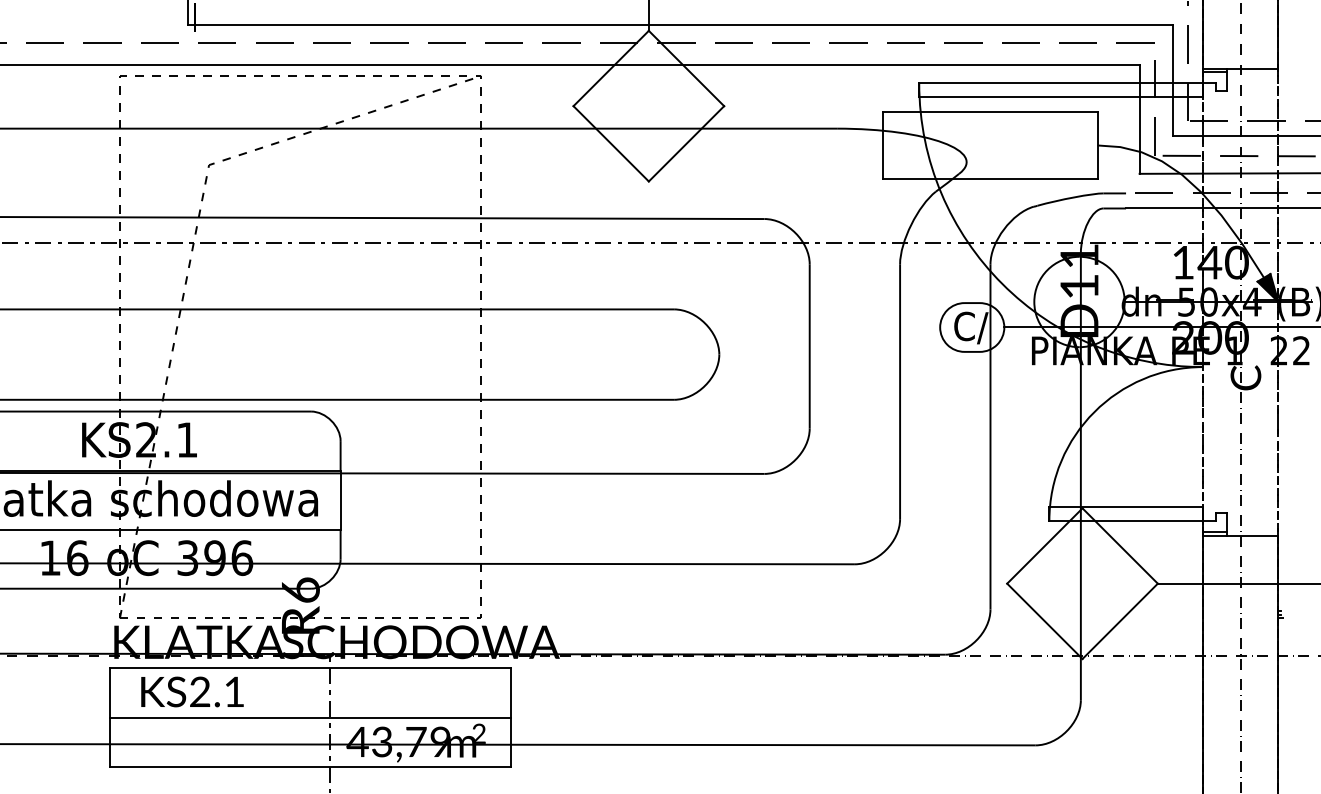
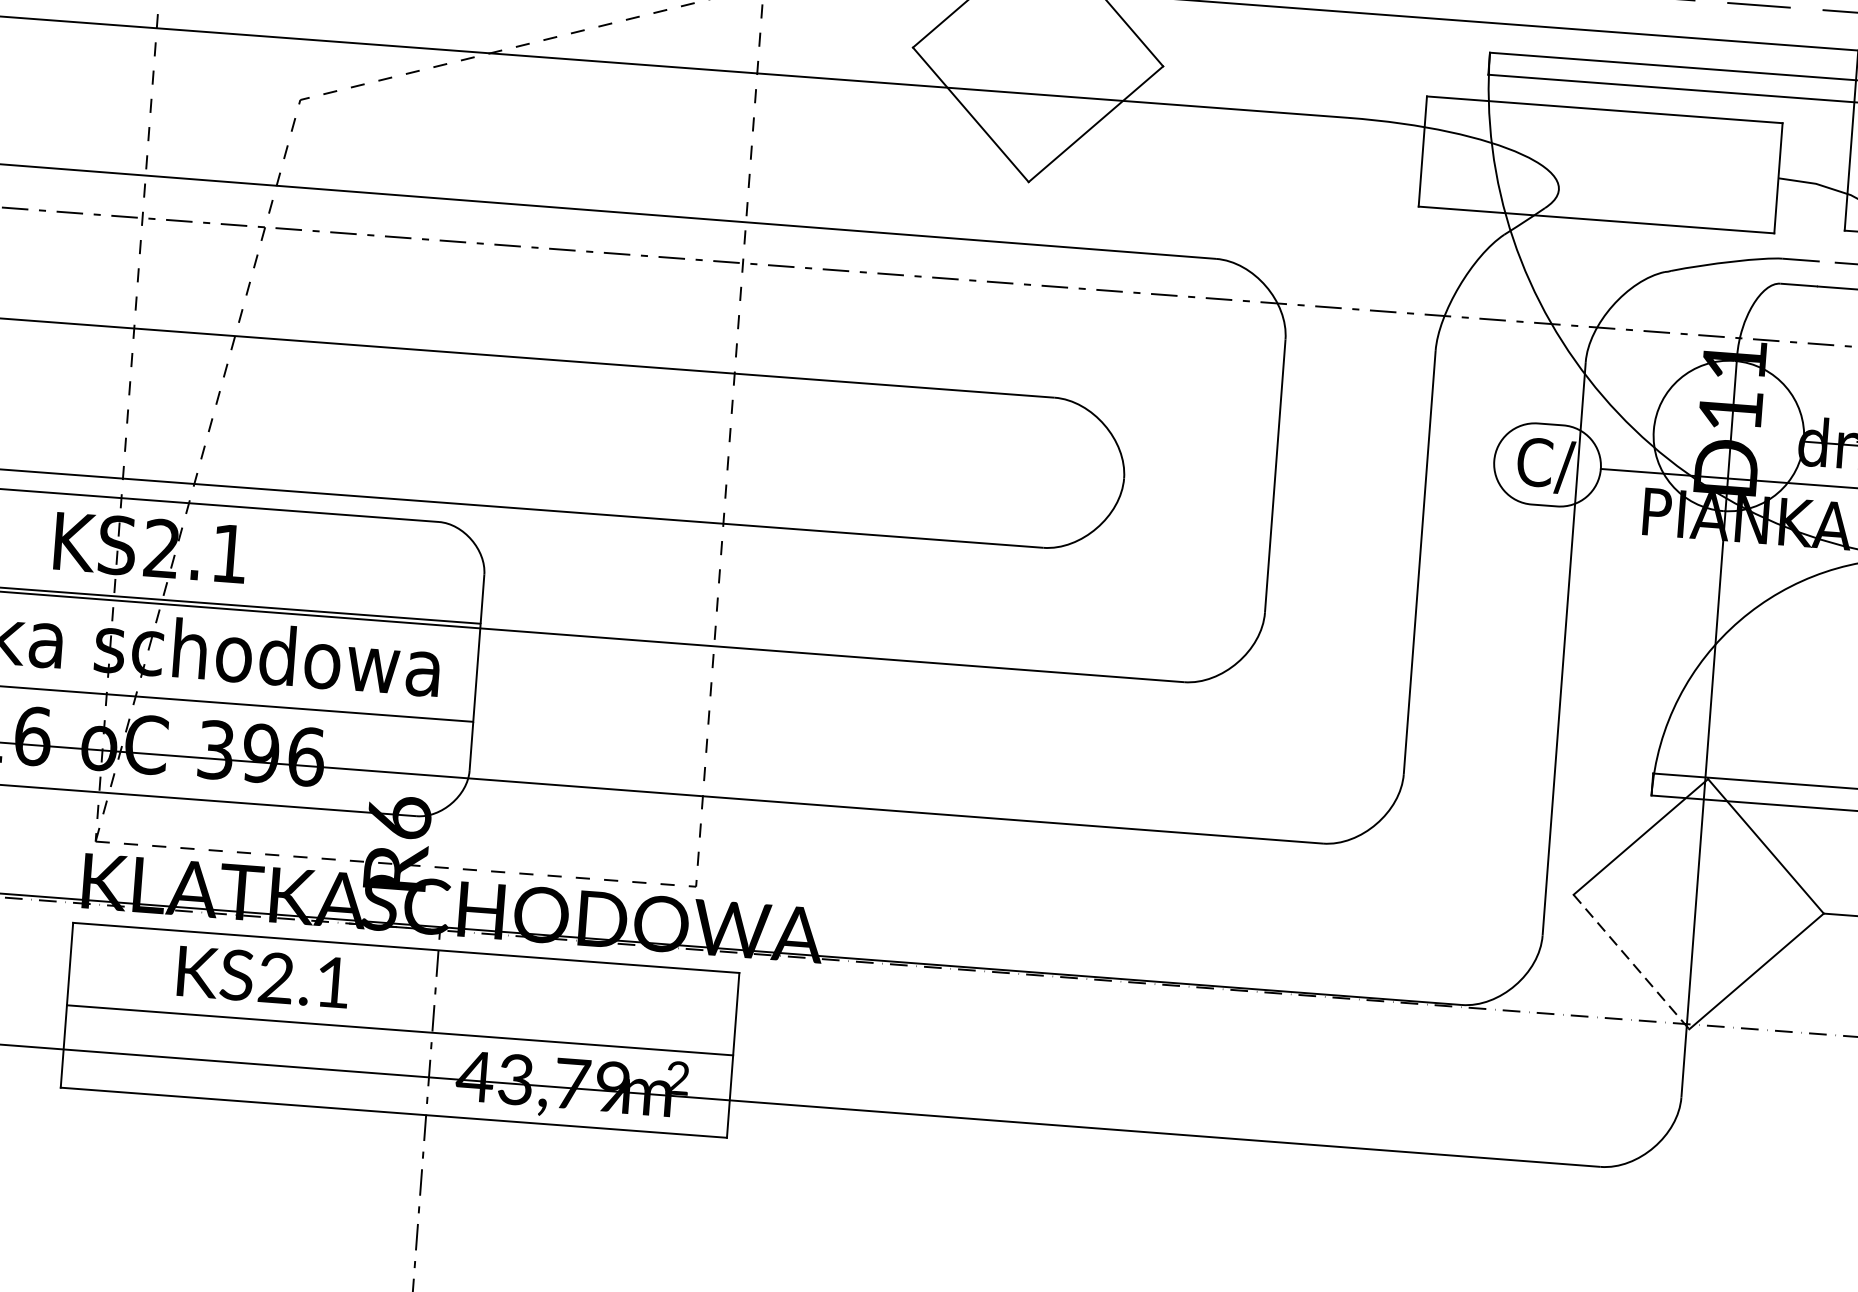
line: (1045, 621) -> (1632, 962), solid -> dashed
text: (192, 691) -> (263, 976), moved

